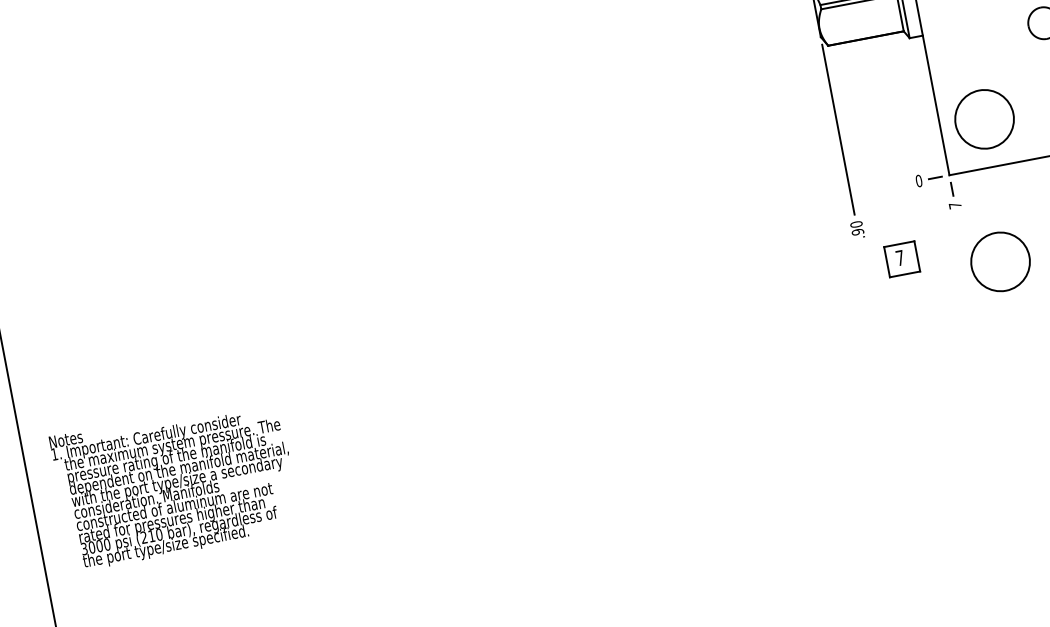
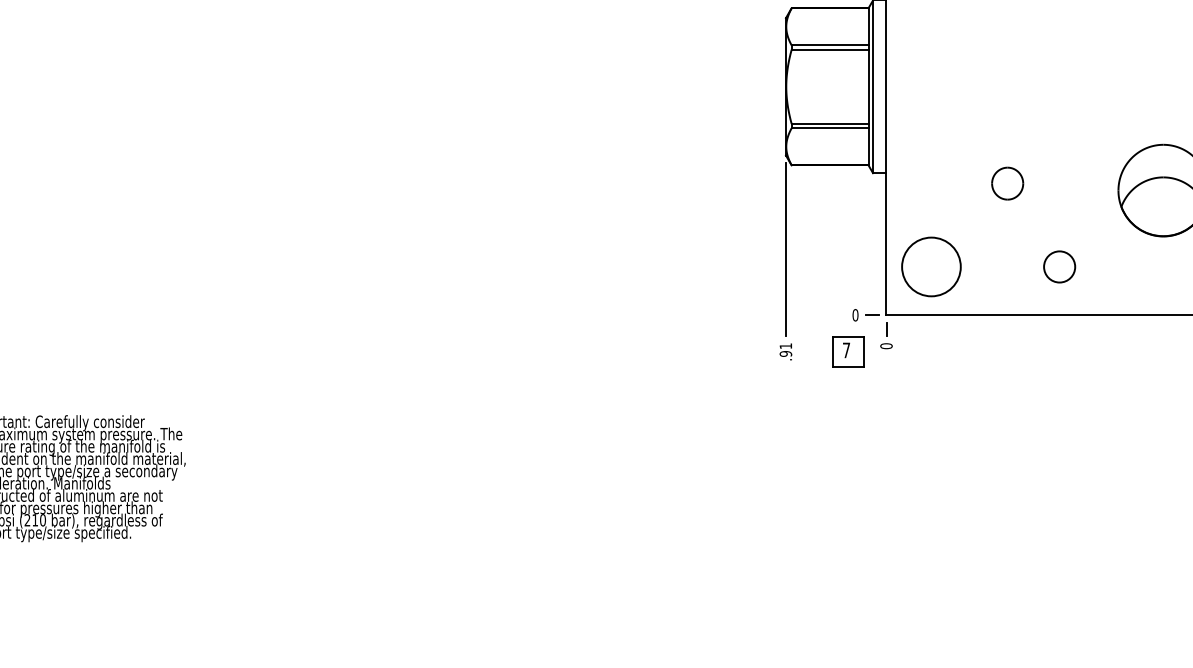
text: (955, 205) -> (886, 346), 7 -> 0
text: (856, 224) -> (785, 346), .90 -> .91
part: (902, 258) -> (848, 351), moved
circle: (1000, 261) -> (920, 409), removed

